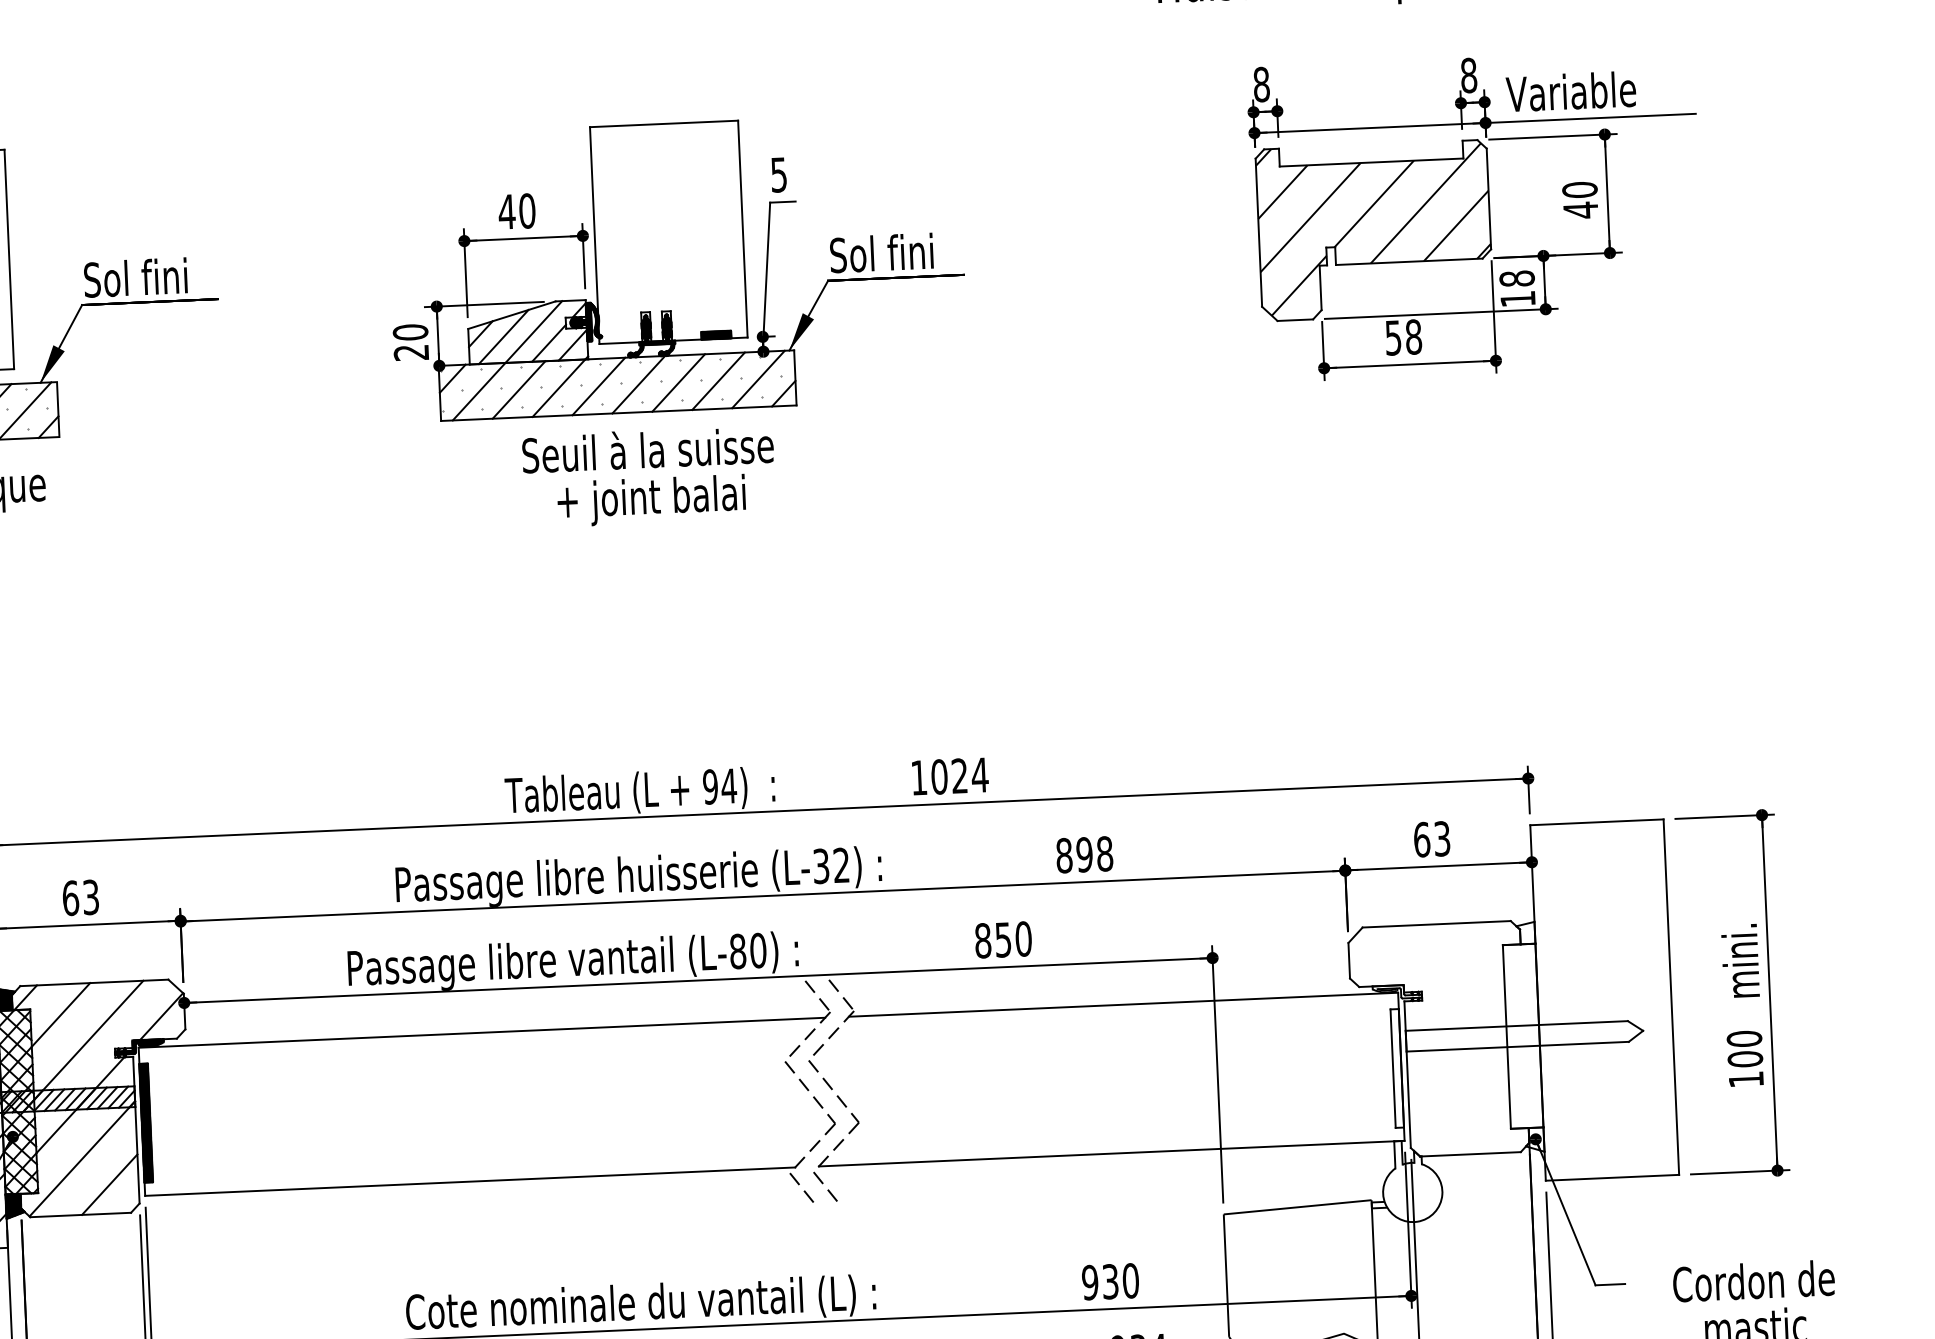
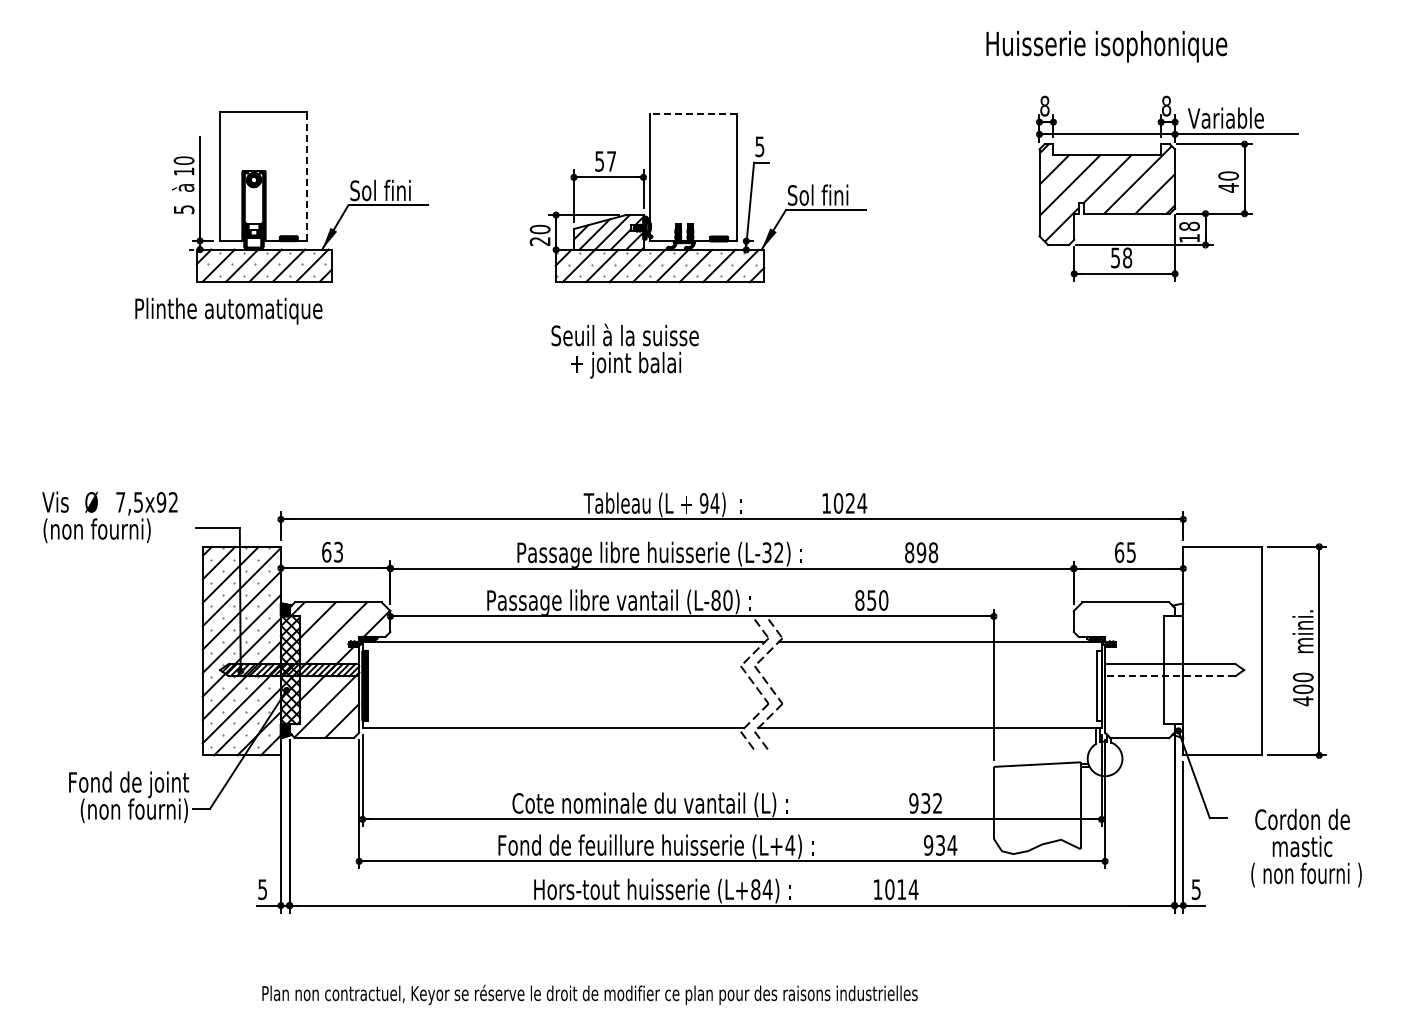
line: (663, 123) -> (693, 113), solid -> dashed
text: (516, 211) -> (605, 161), 40 -> 57
line: (10, 259) -> (307, 176), solid -> dashed
text: (647, 475) -> (624, 350), moved
text: (1442, 838) -> (1131, 552), 63 -> 65
line: (1516, 1047) -> (1169, 676), solid -> dashed
text: (1746, 1079) -> (1303, 701), 100 -> 400
text: (1130, 1281) -> (937, 803), 930 -> 932

